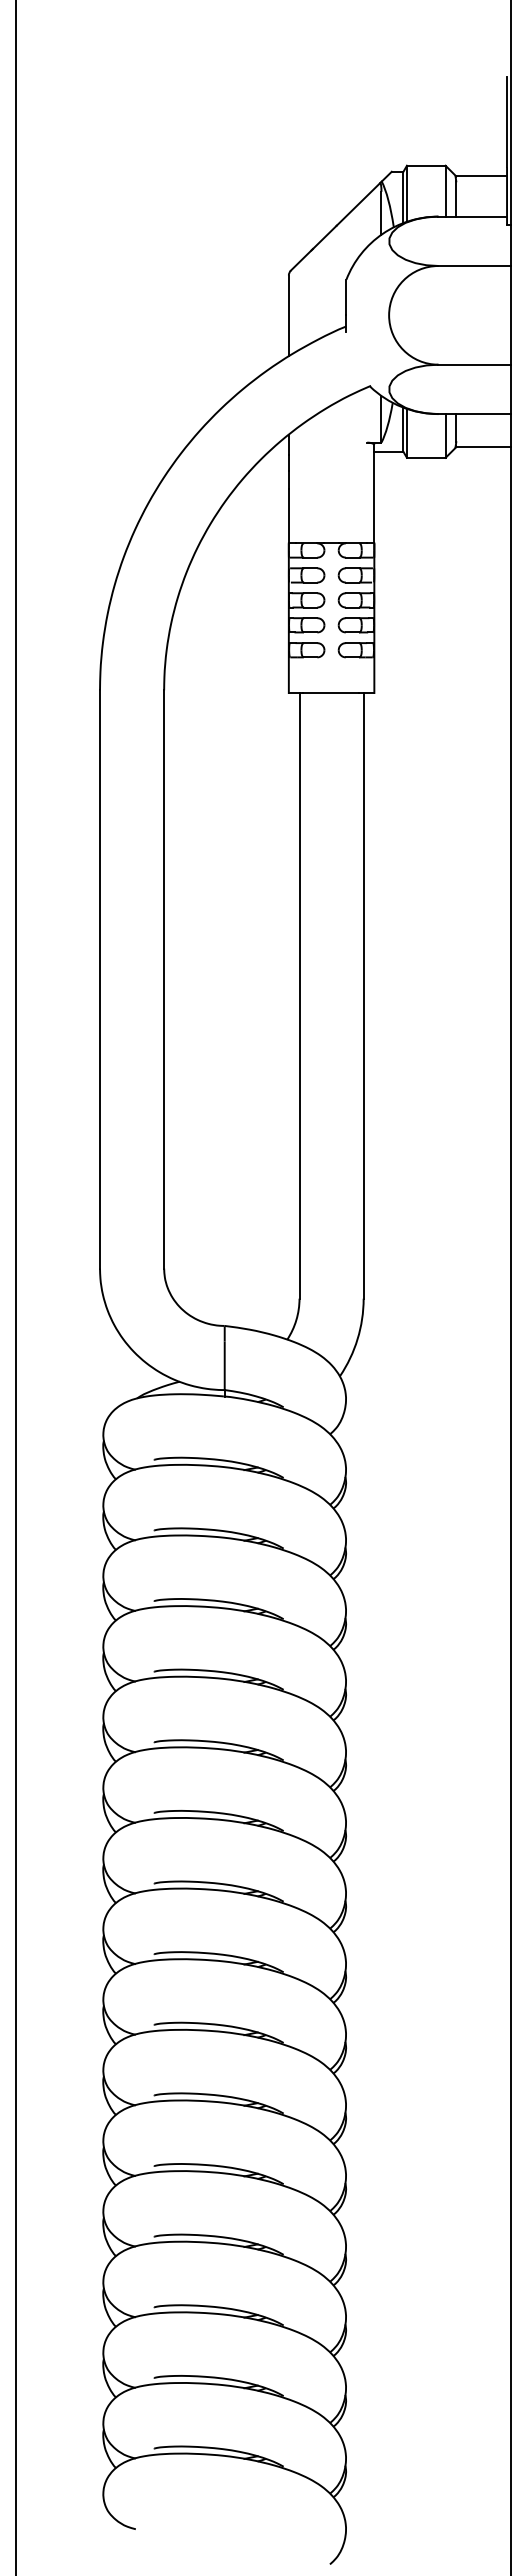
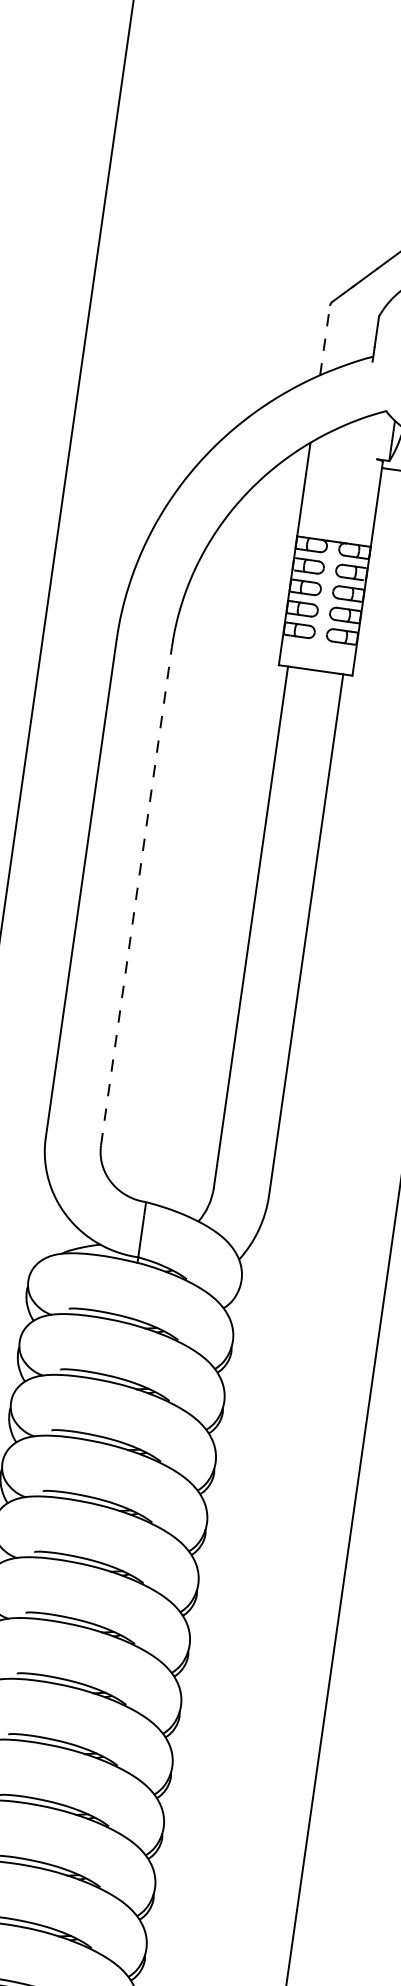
line: (288, 315) -> (324, 340), solid -> dashed
line: (164, 978) -> (136, 895), solid -> dashed

